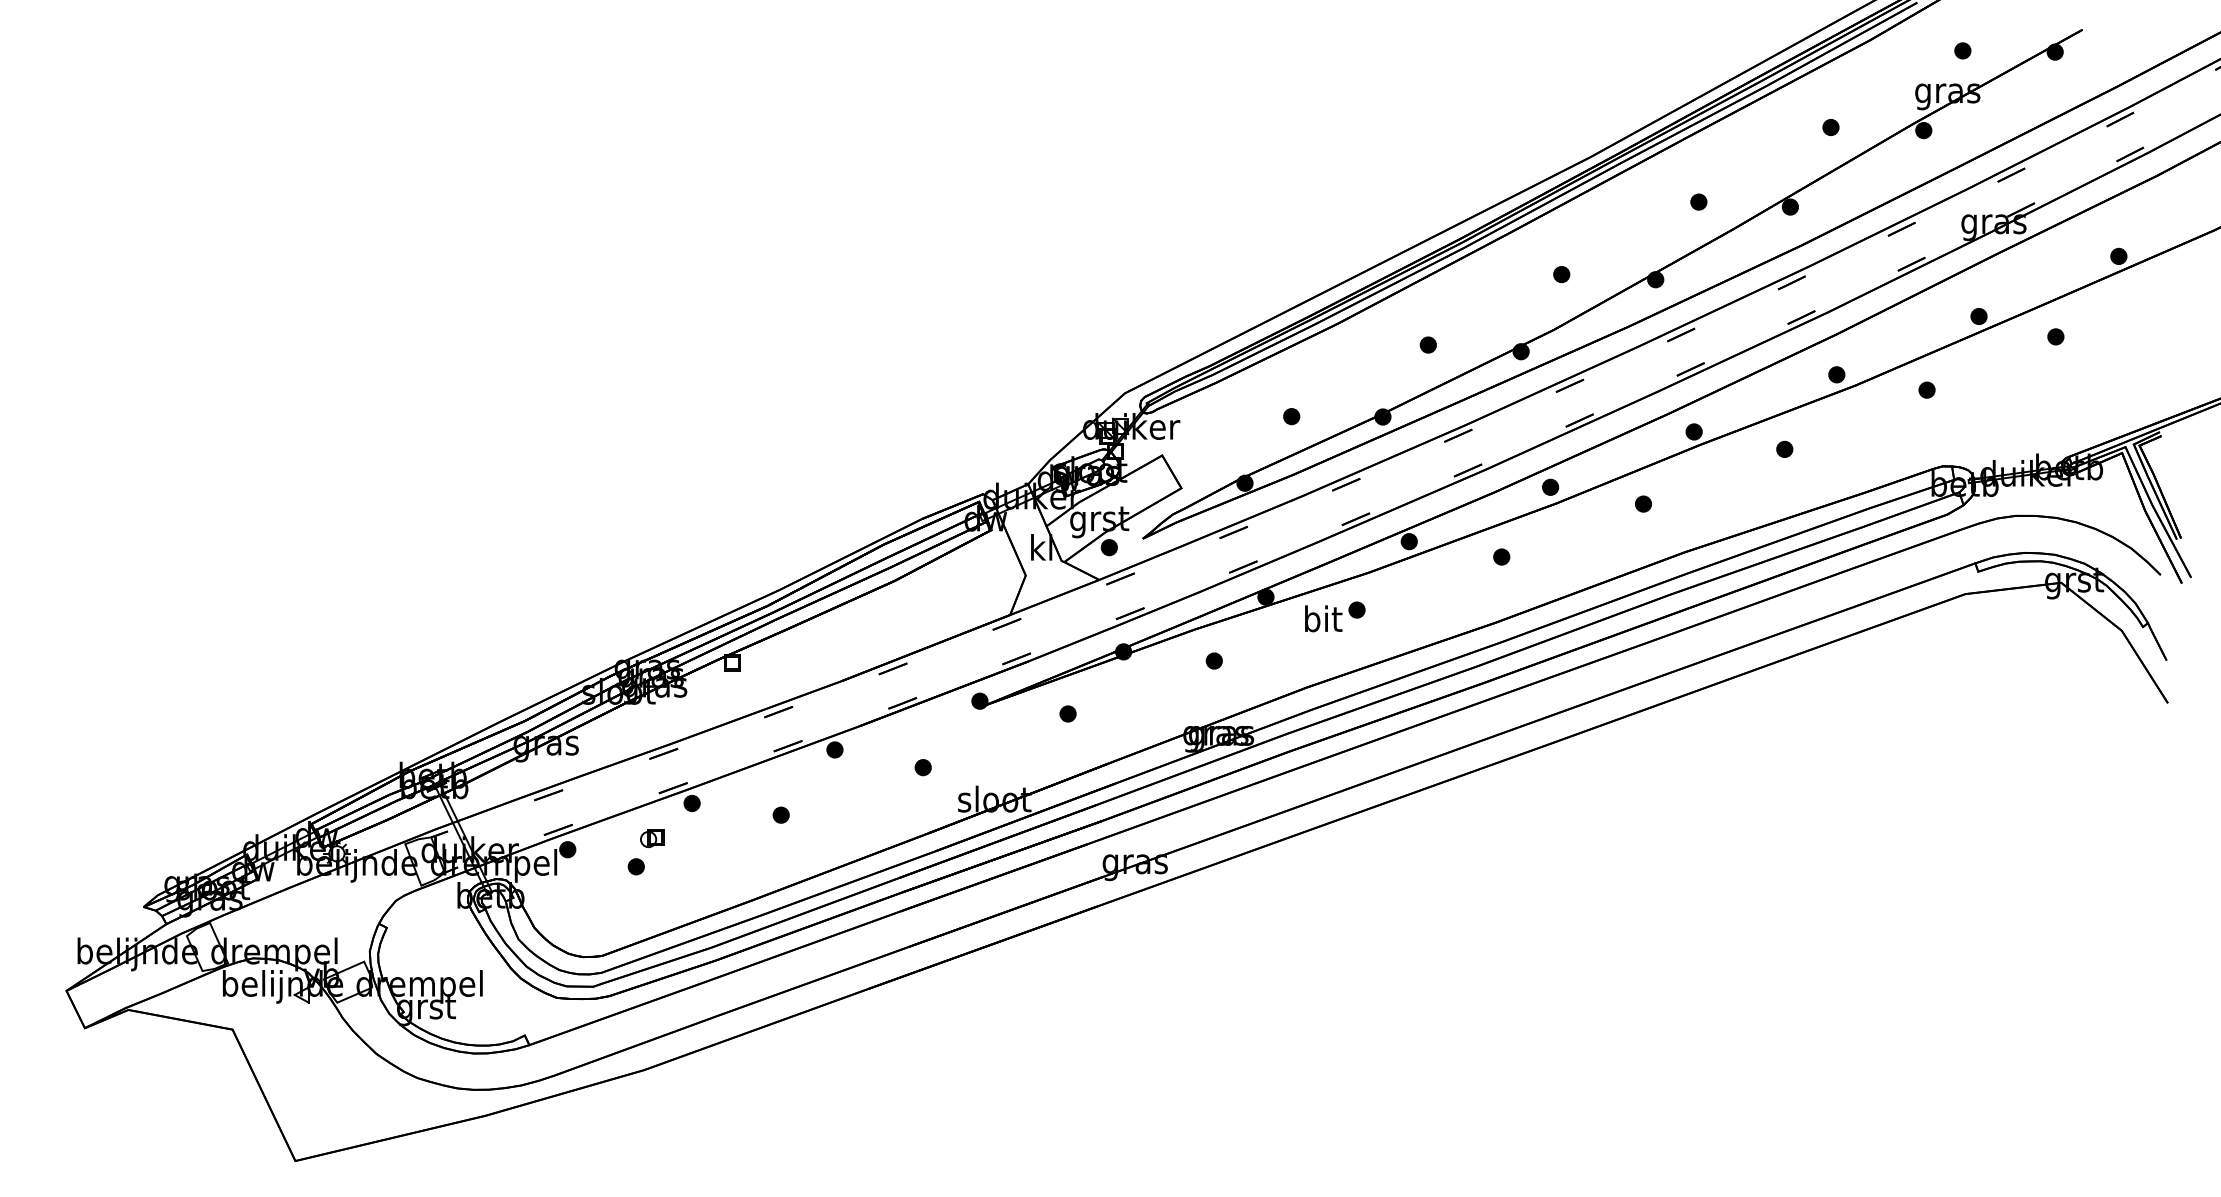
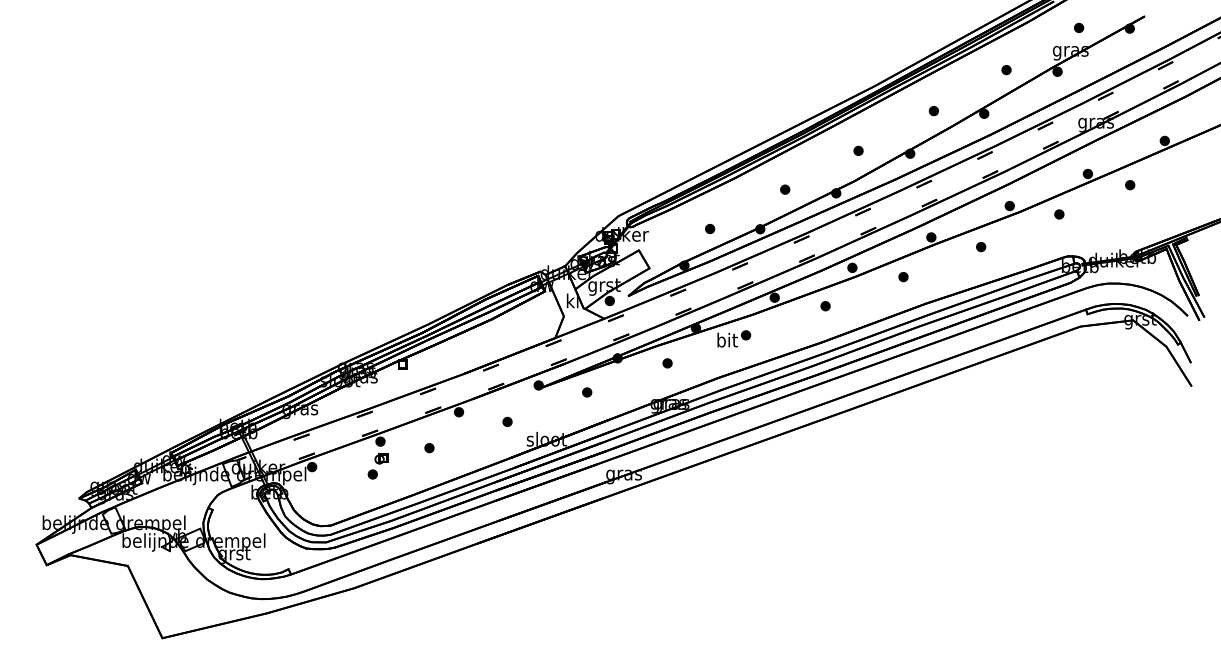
part: (644, 852) -> (377, 466), moved

